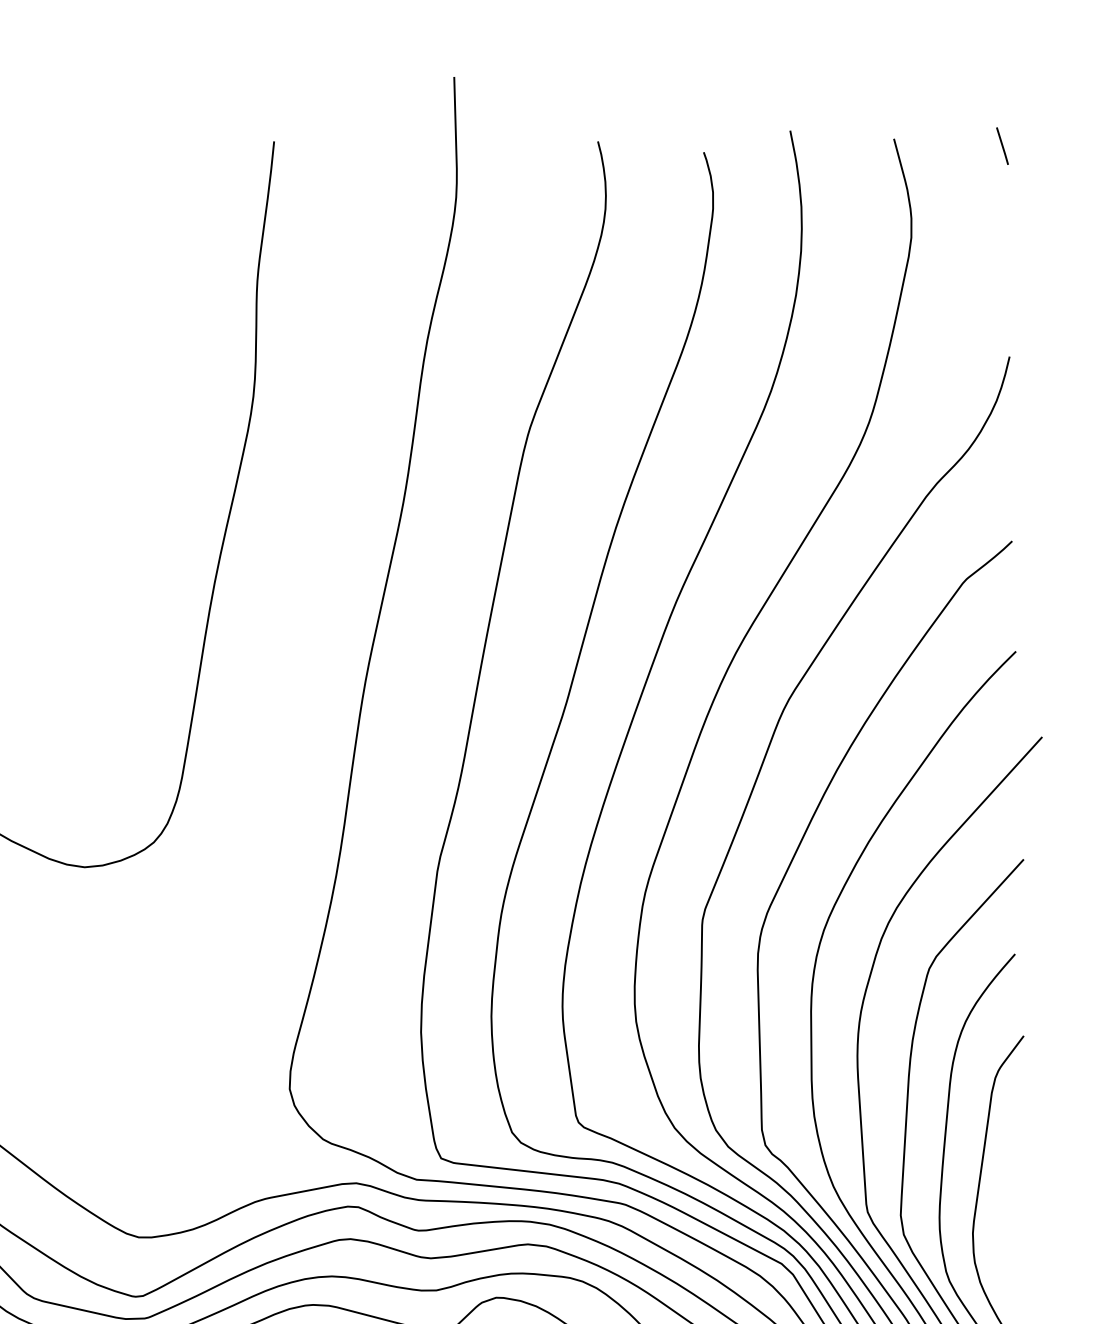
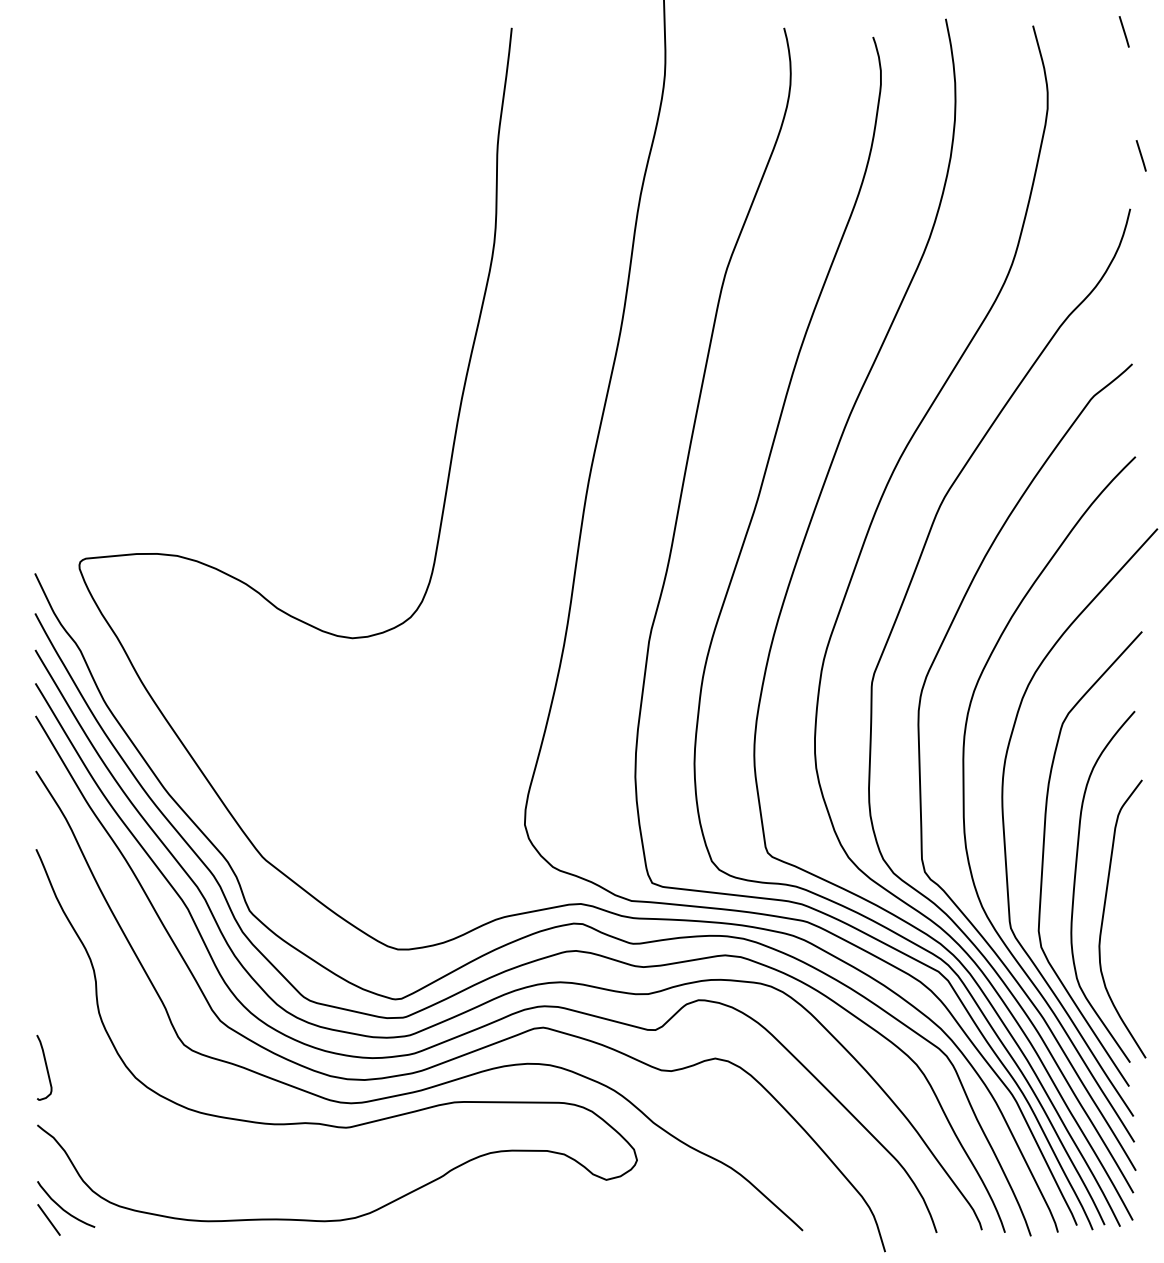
line: (1021, 293) -> (1140, 155), added

